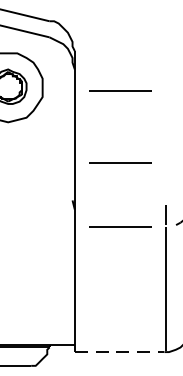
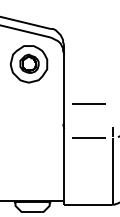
line: (120, 89) -> (88, 65), removed
line: (120, 351) -> (88, 204), dashed -> solid

